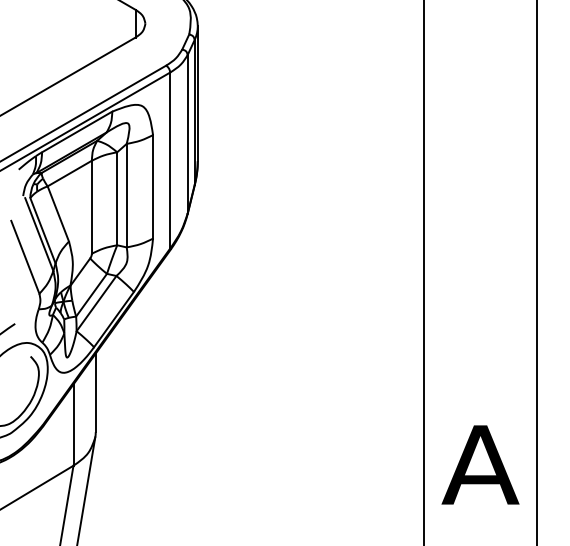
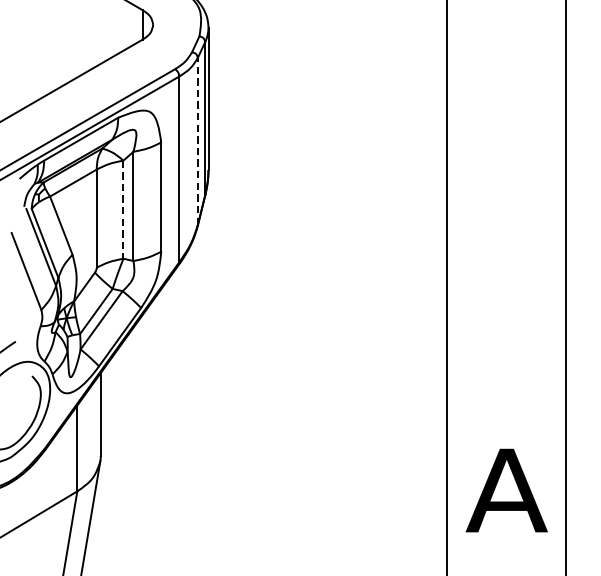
line: (187, 133) -> (197, 140), solid -> dashed
line: (117, 199) -> (123, 210), solid -> dashed

